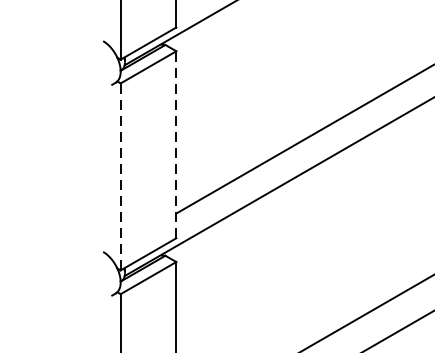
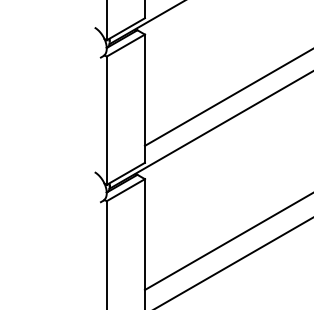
line: (175, 144) -> (144, 98), dashed -> solid
line: (120, 176) -> (106, 120), dashed -> solid

